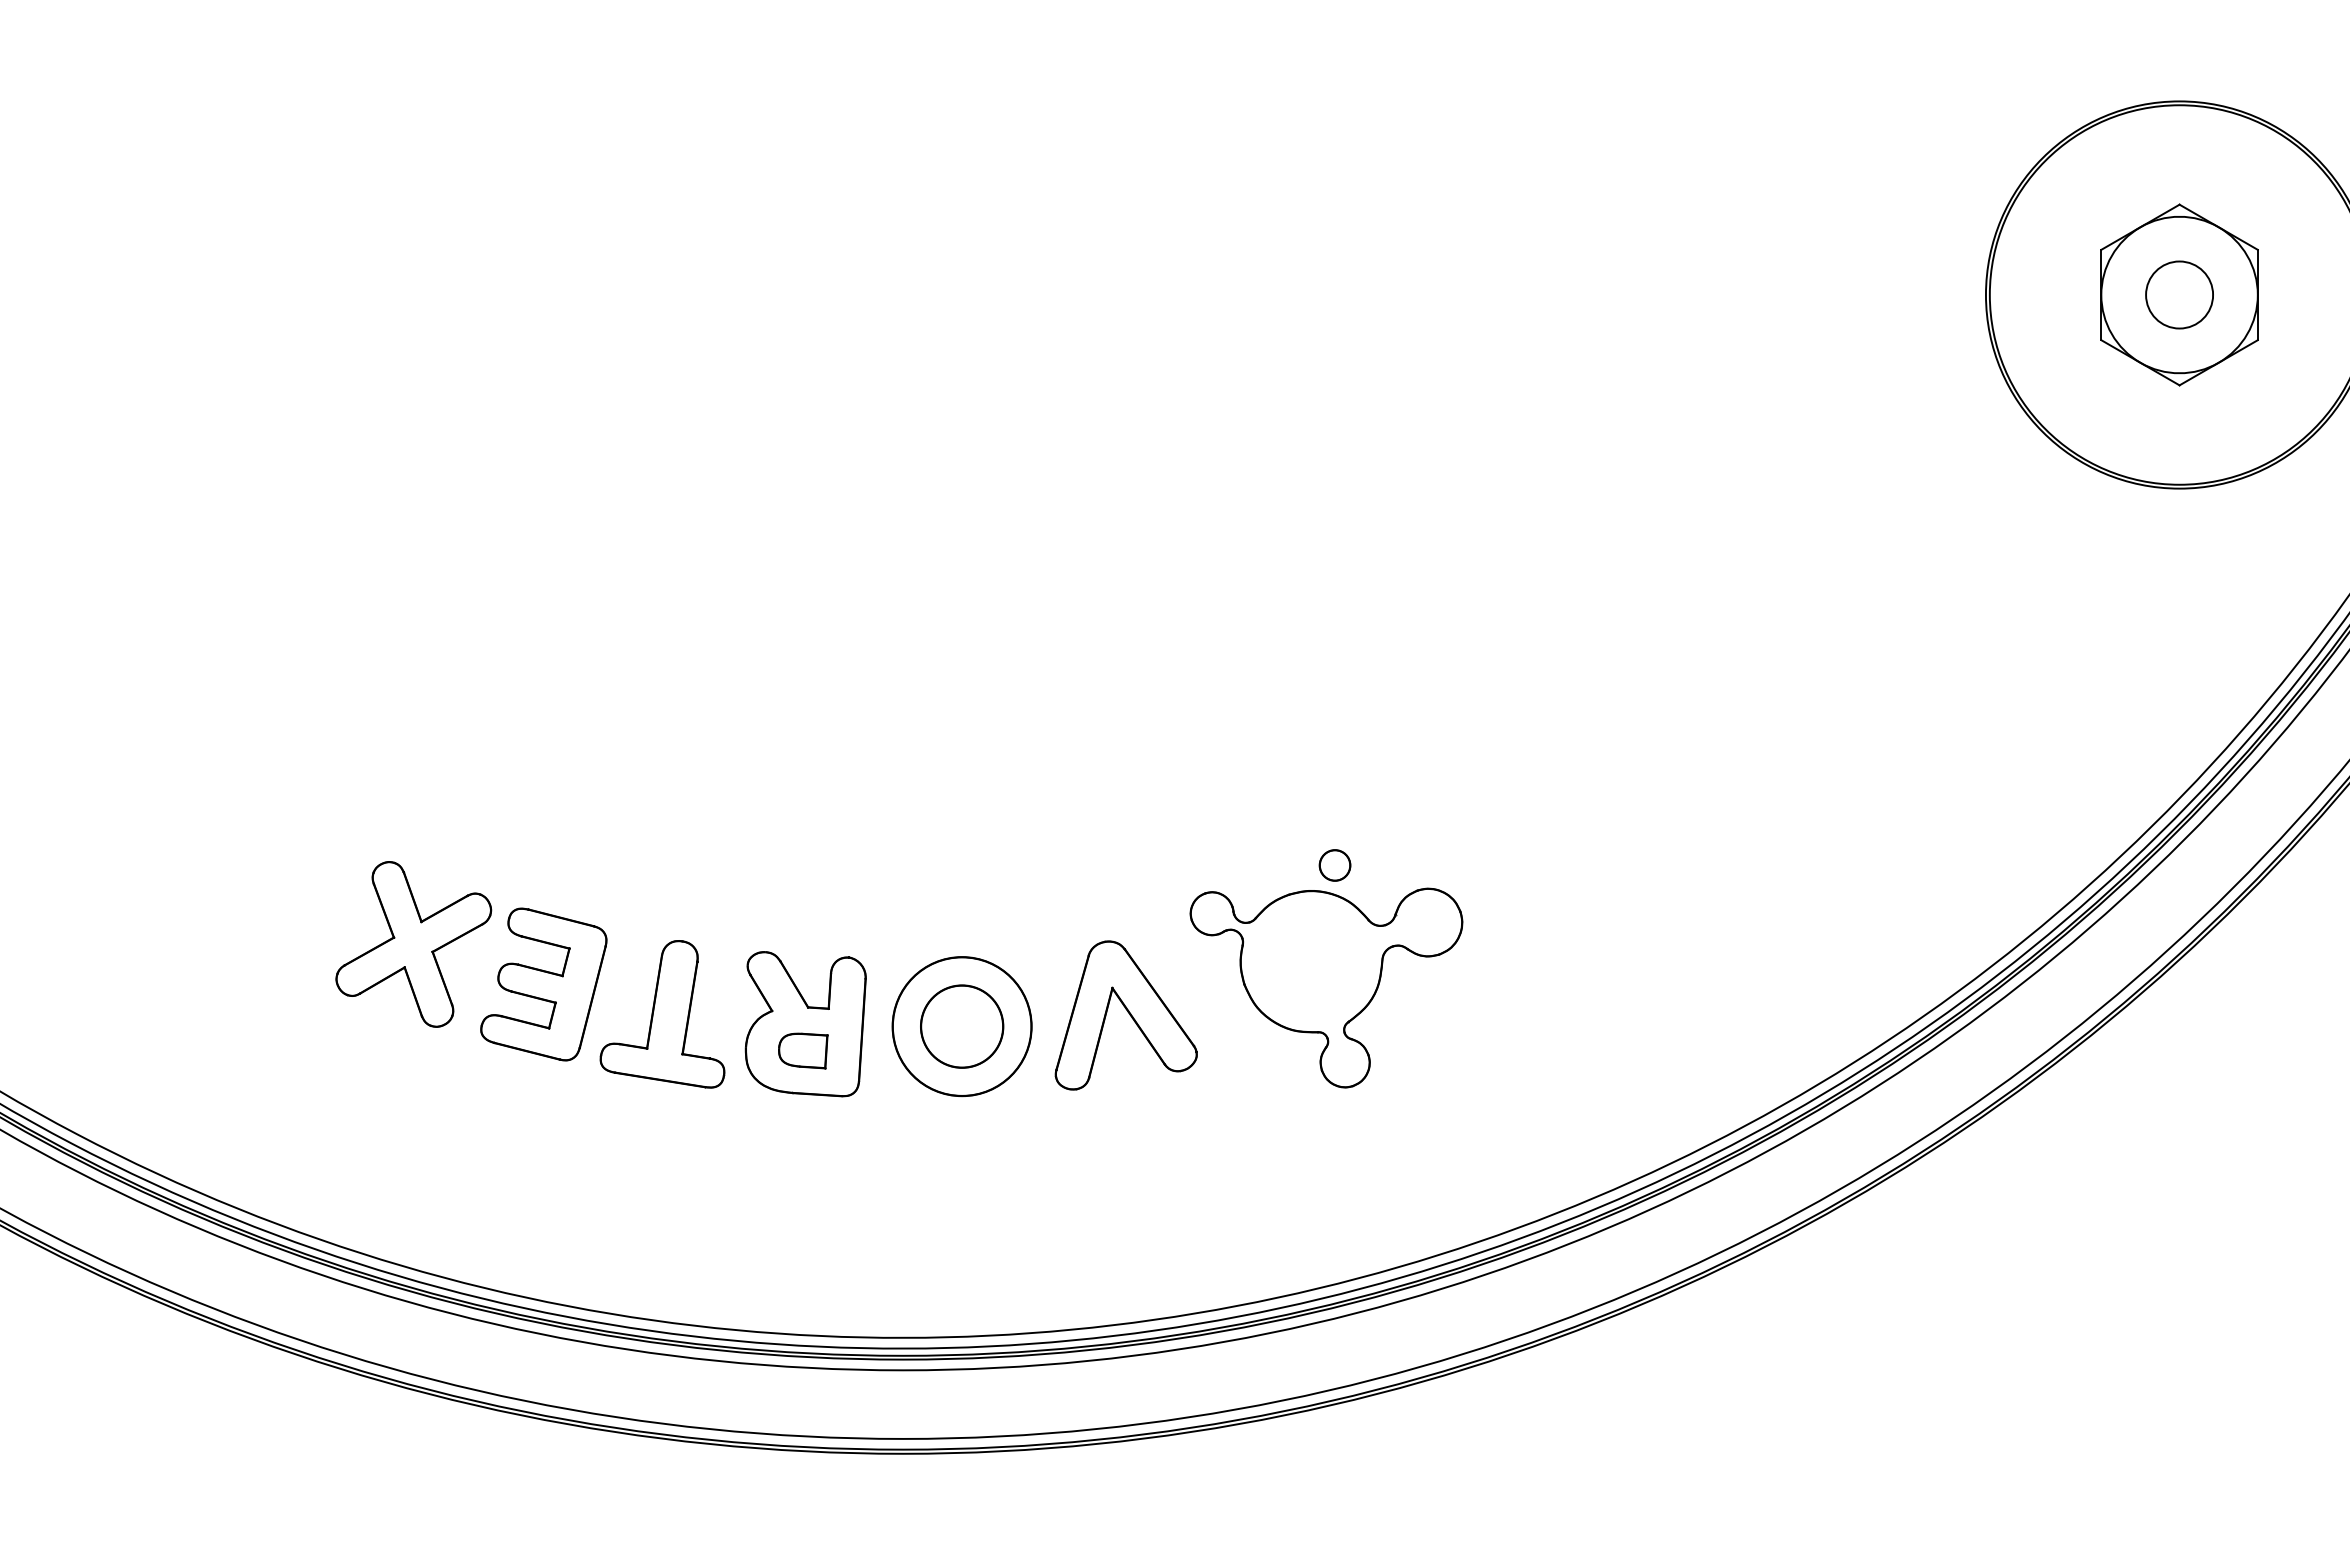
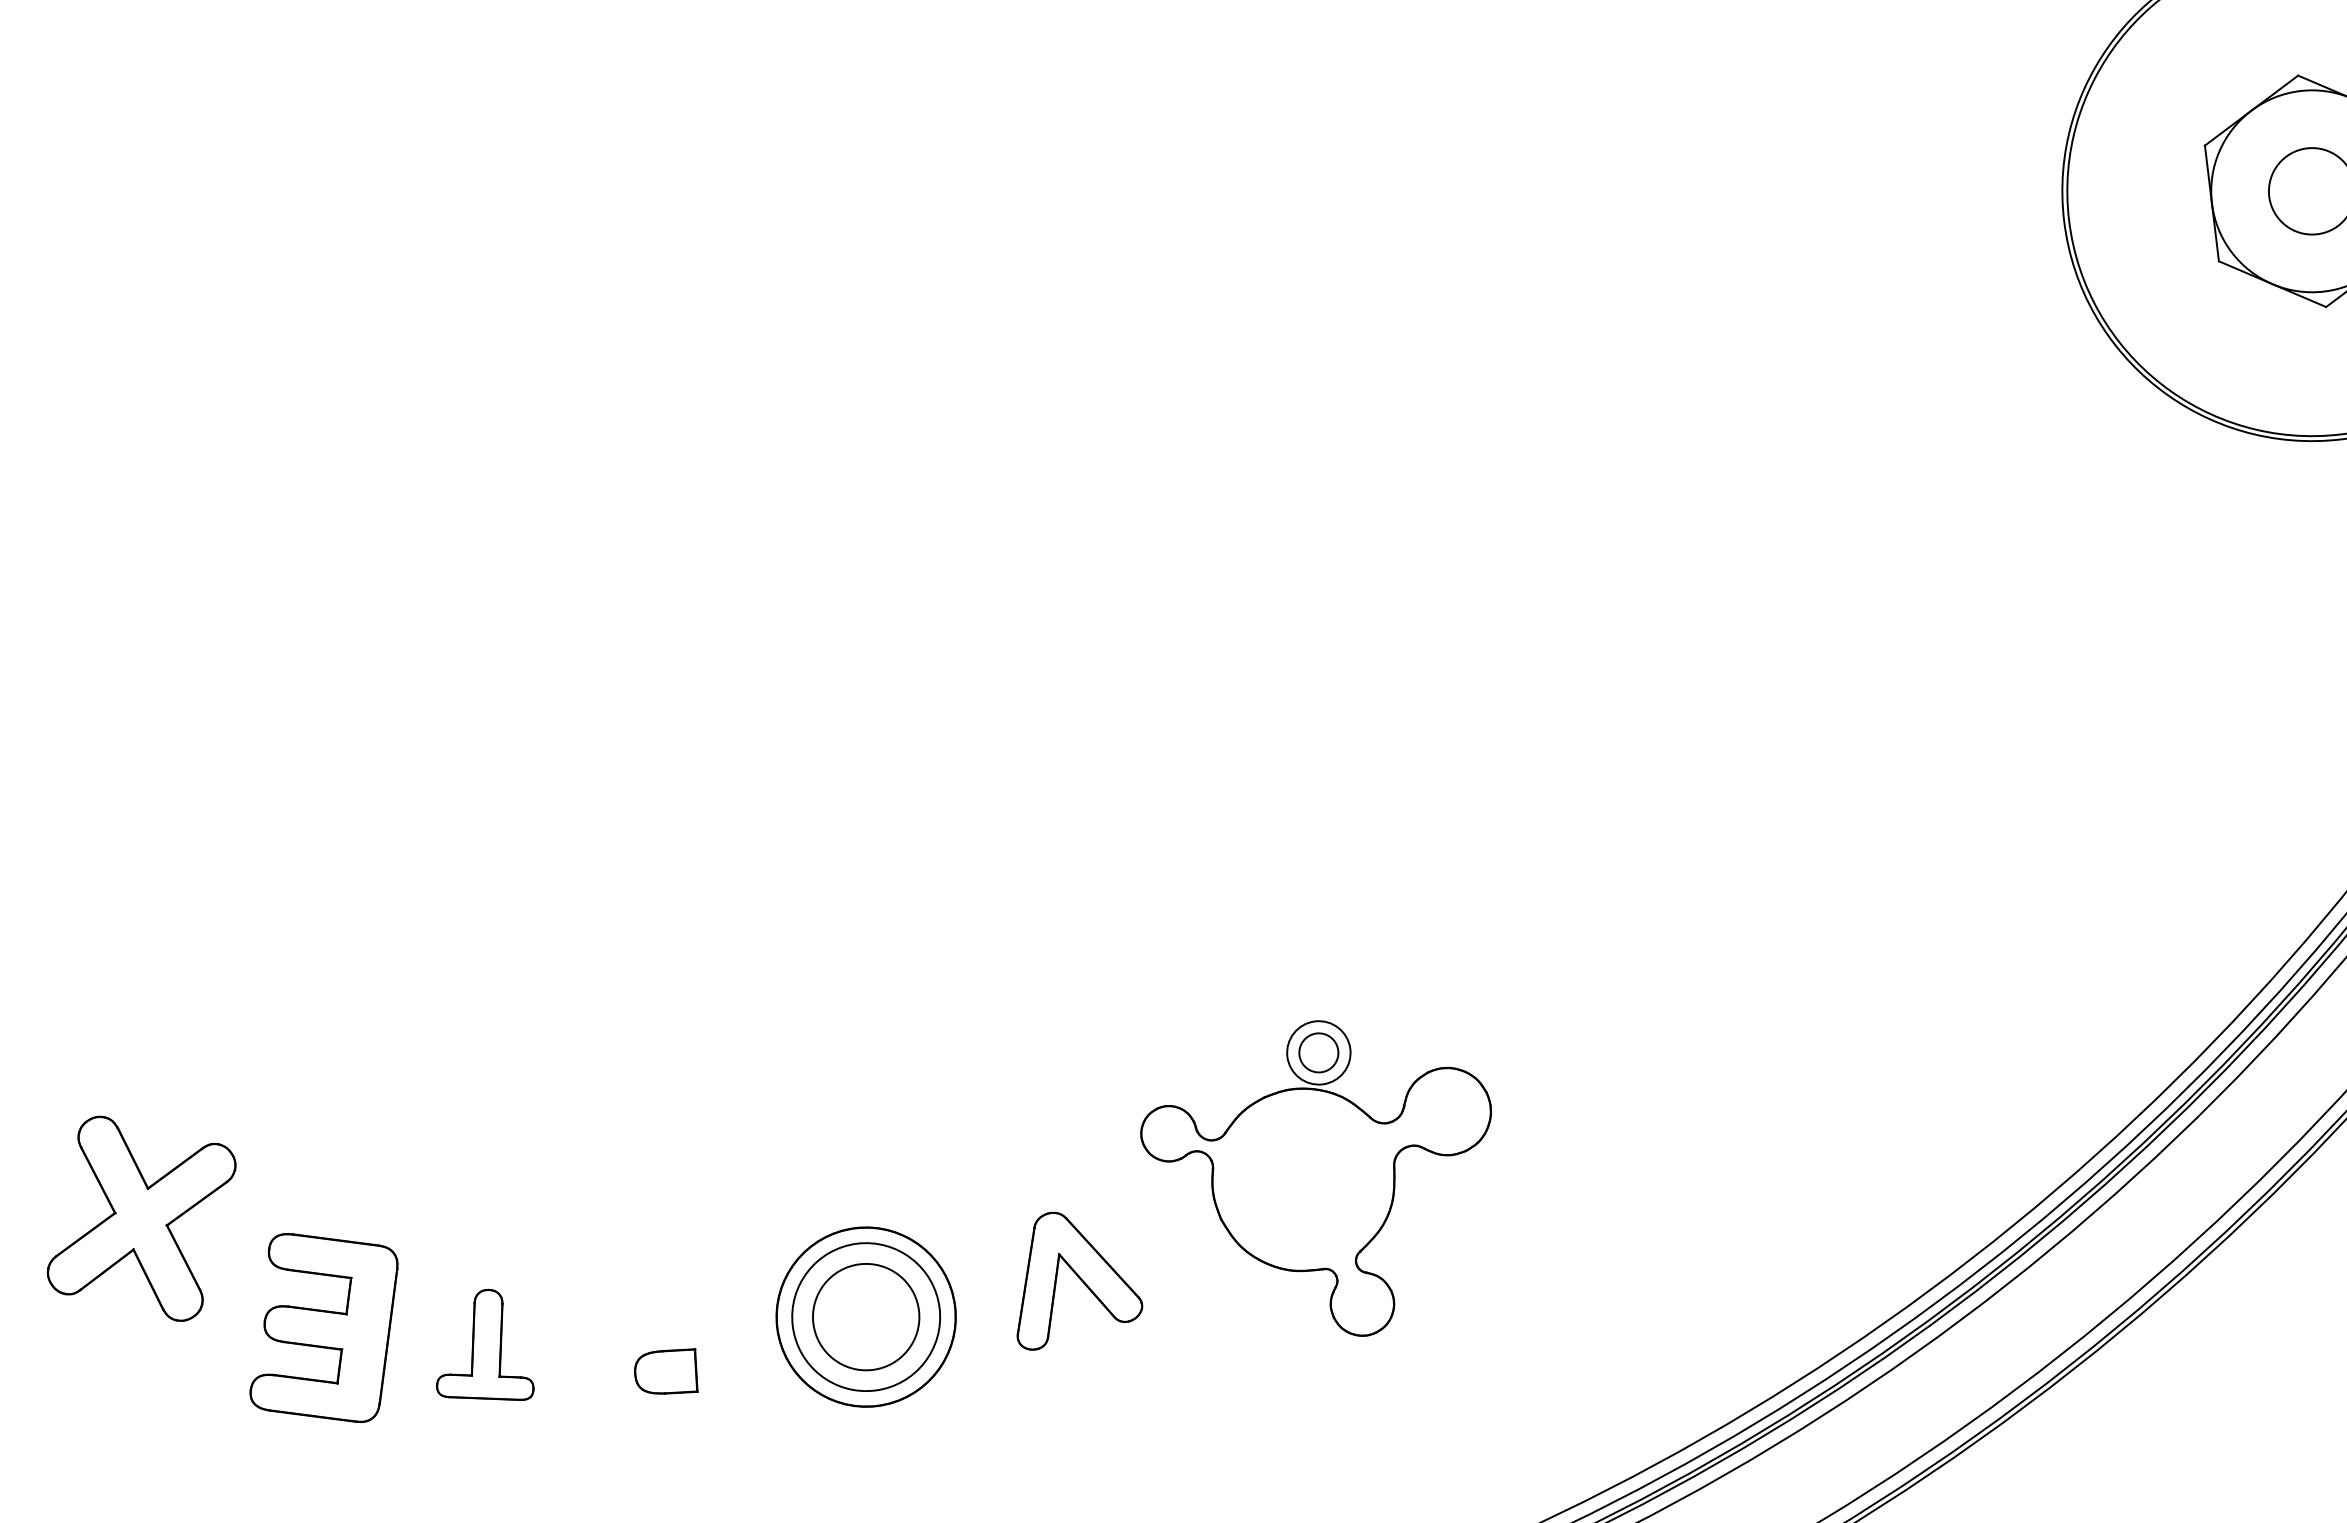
circle: (1334, 865) -> (1318, 1053), size x1.6
part: (413, 944) -> (141, 1218), moved
part: (662, 1014) -> (480, 1348), size x0.6
part: (1125, 1015) -> (1073, 1277), size x0.7
part: (805, 1024) -> (665, 1338), removed
circle: (962, 1026) -> (866, 1316), size x1.4

